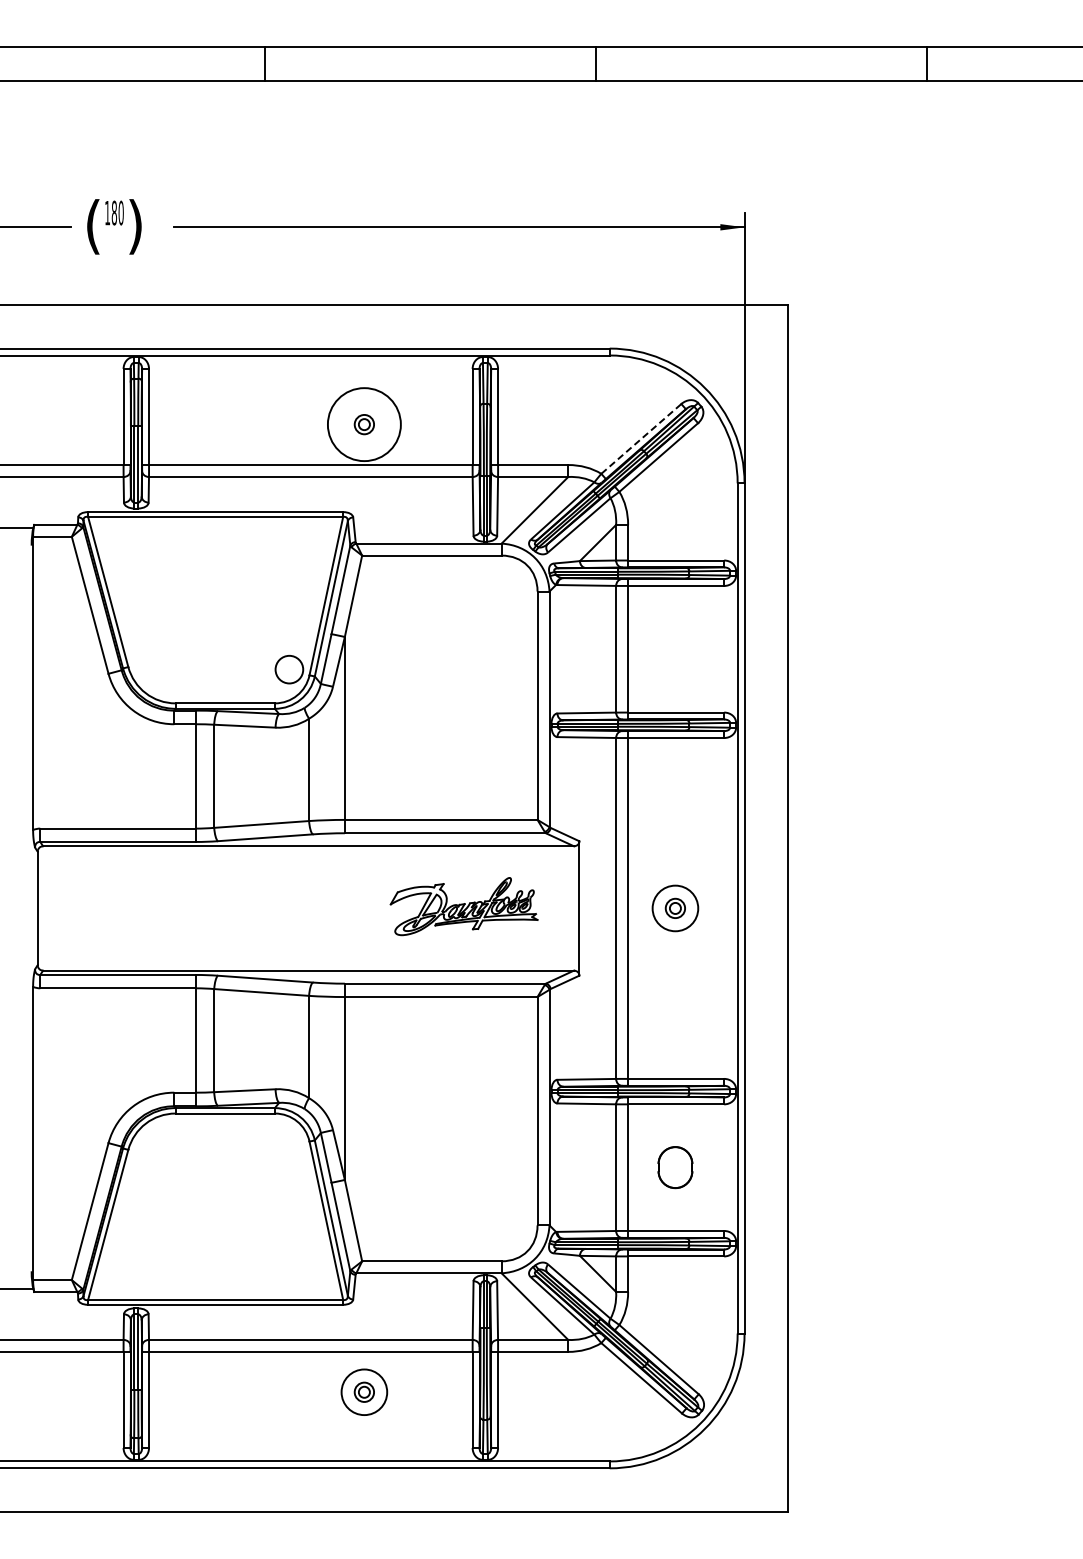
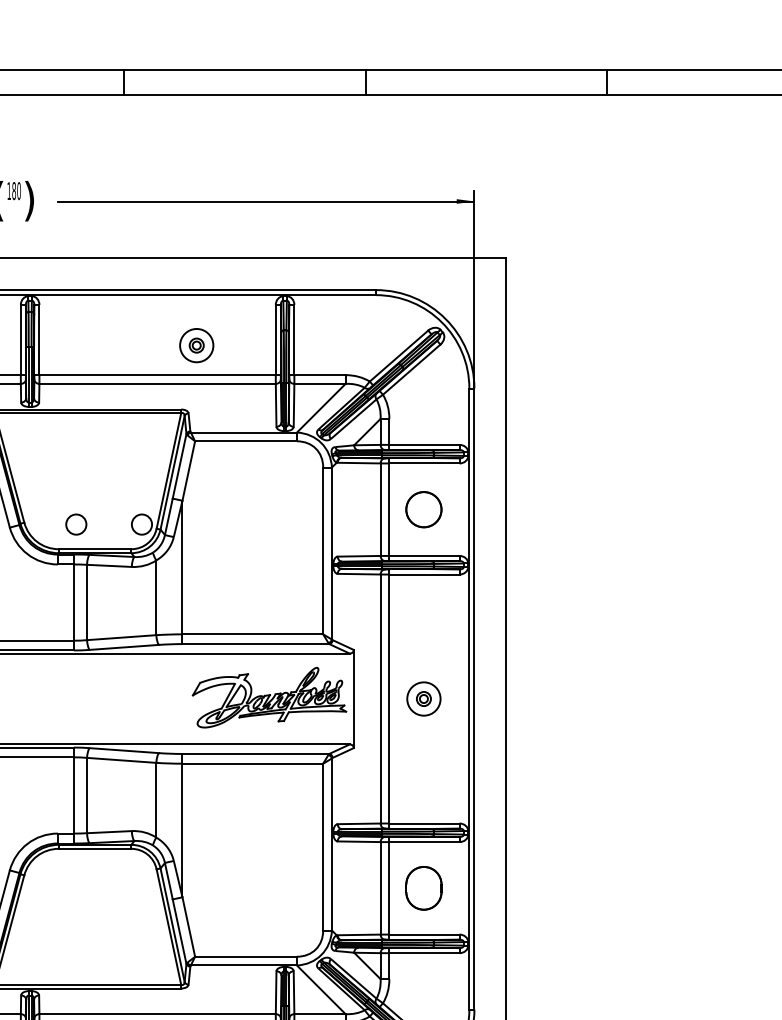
circle: (364, 424) -> (196, 345), size x0.62
line: (641, 438) -> (399, 355), dashed -> solid
circle: (675, 649) -> (423, 509), added
circle: (199, 669) -> (76, 524), added
part: (464, 906) -> (269, 697), size x1.43
part: (675, 1167) -> (423, 888), size x1.43

